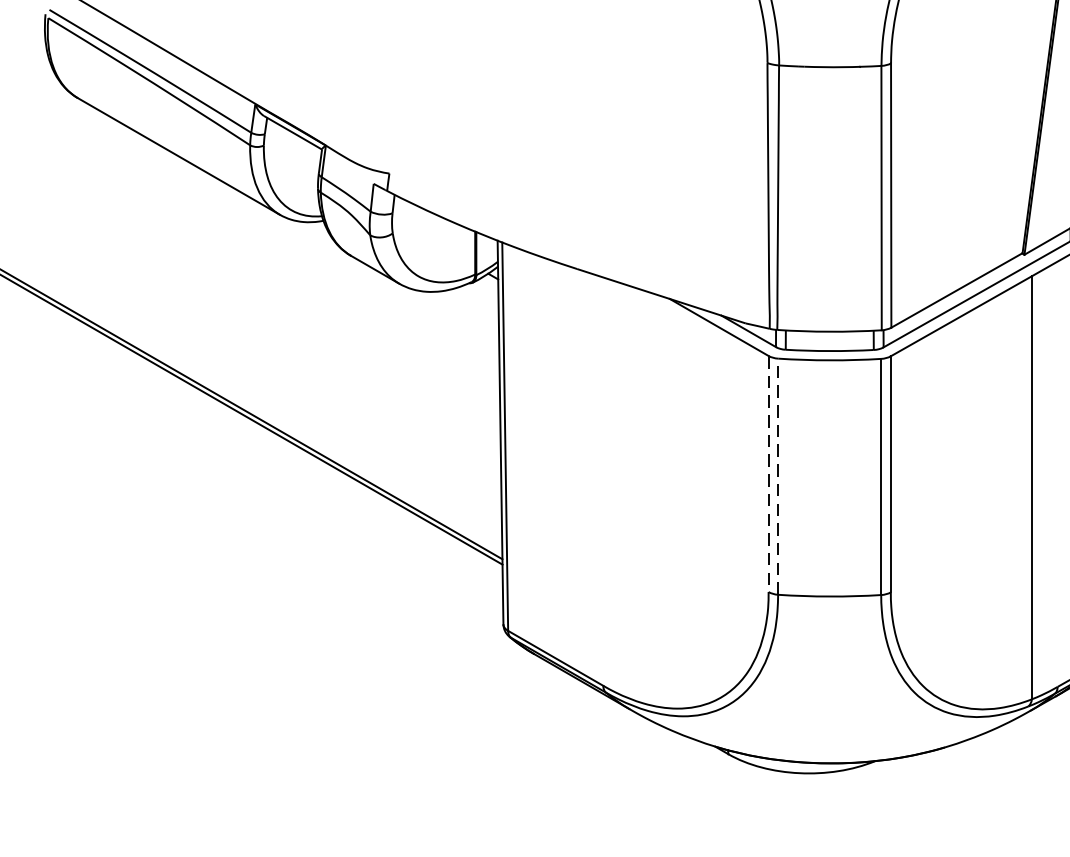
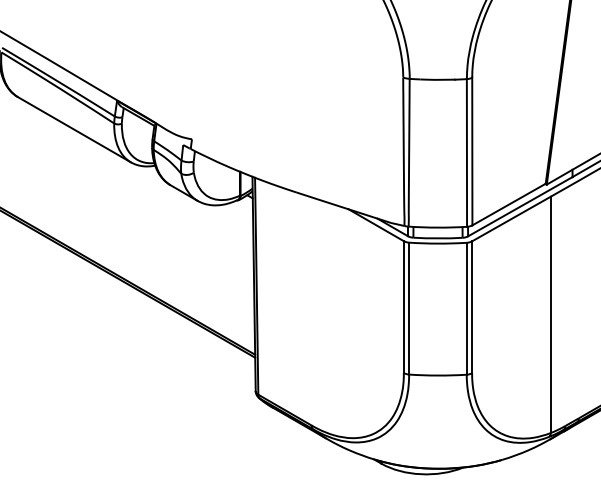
line: (767, 474) -> (403, 307), dashed -> solid
line: (778, 476) -> (409, 308), dashed -> solid

